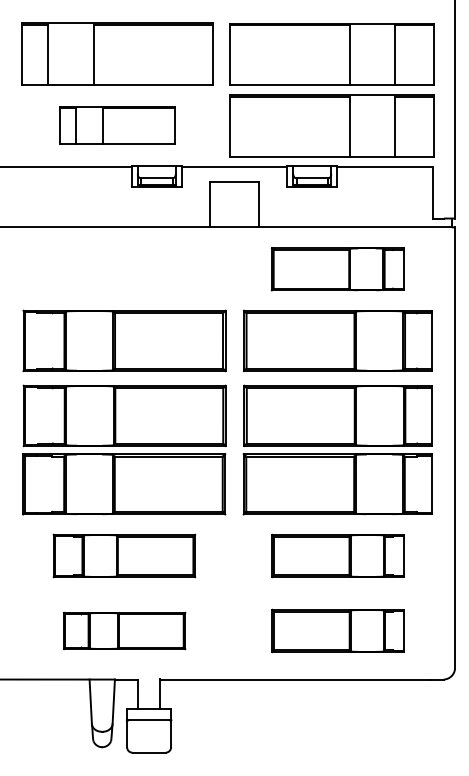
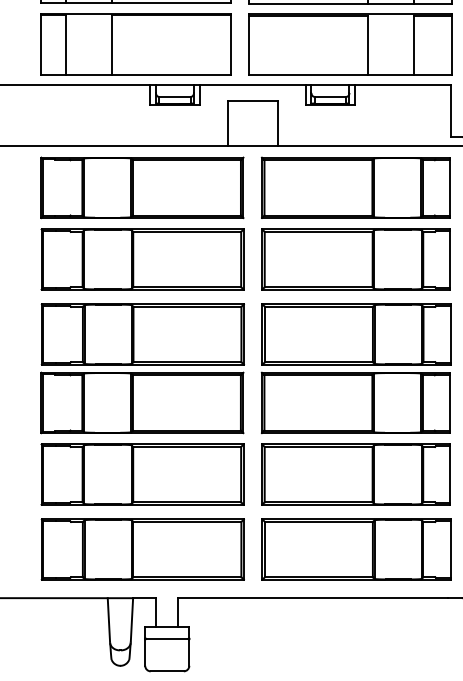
part: (117, 125) -> (135, 44), size x1.67
part: (124, 269) -> (142, 188), added
part: (337, 269) -> (355, 188), size x1.43
part: (124, 555) -> (142, 474), size x1.43
part: (337, 555) -> (355, 474), size x1.43
part: (124, 630) -> (142, 549), size x1.67
part: (337, 630) -> (355, 549), size x1.43

